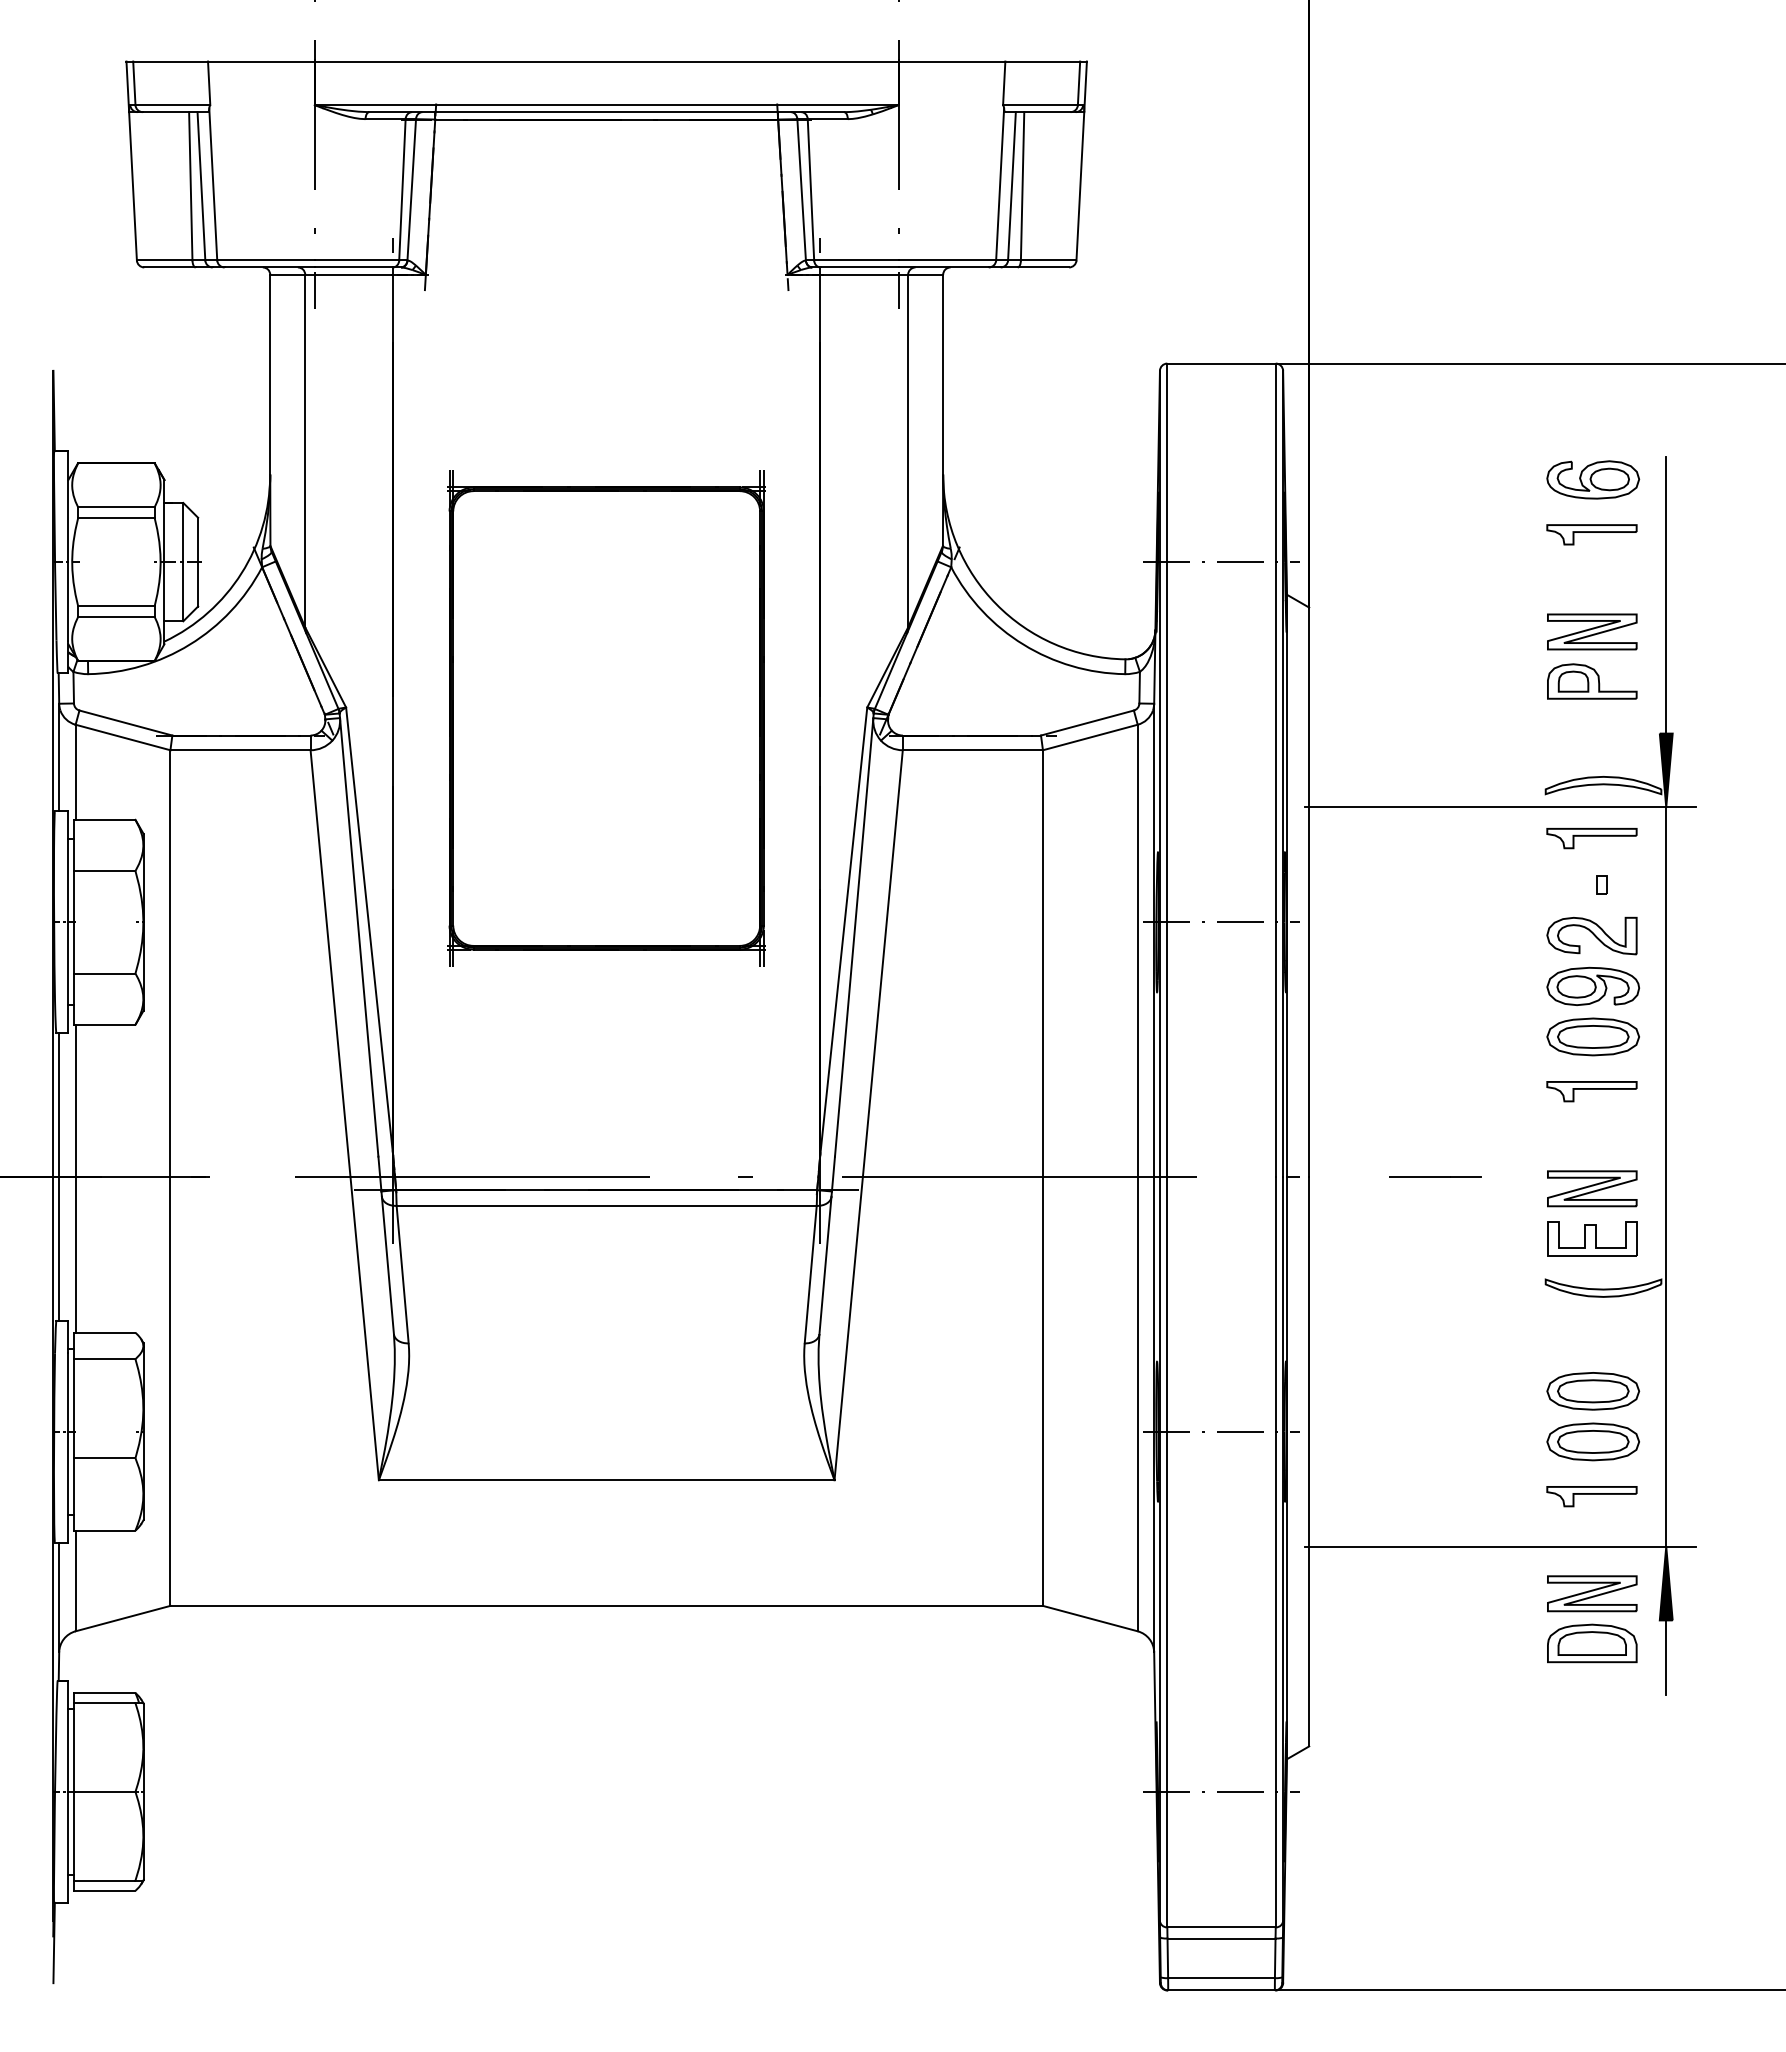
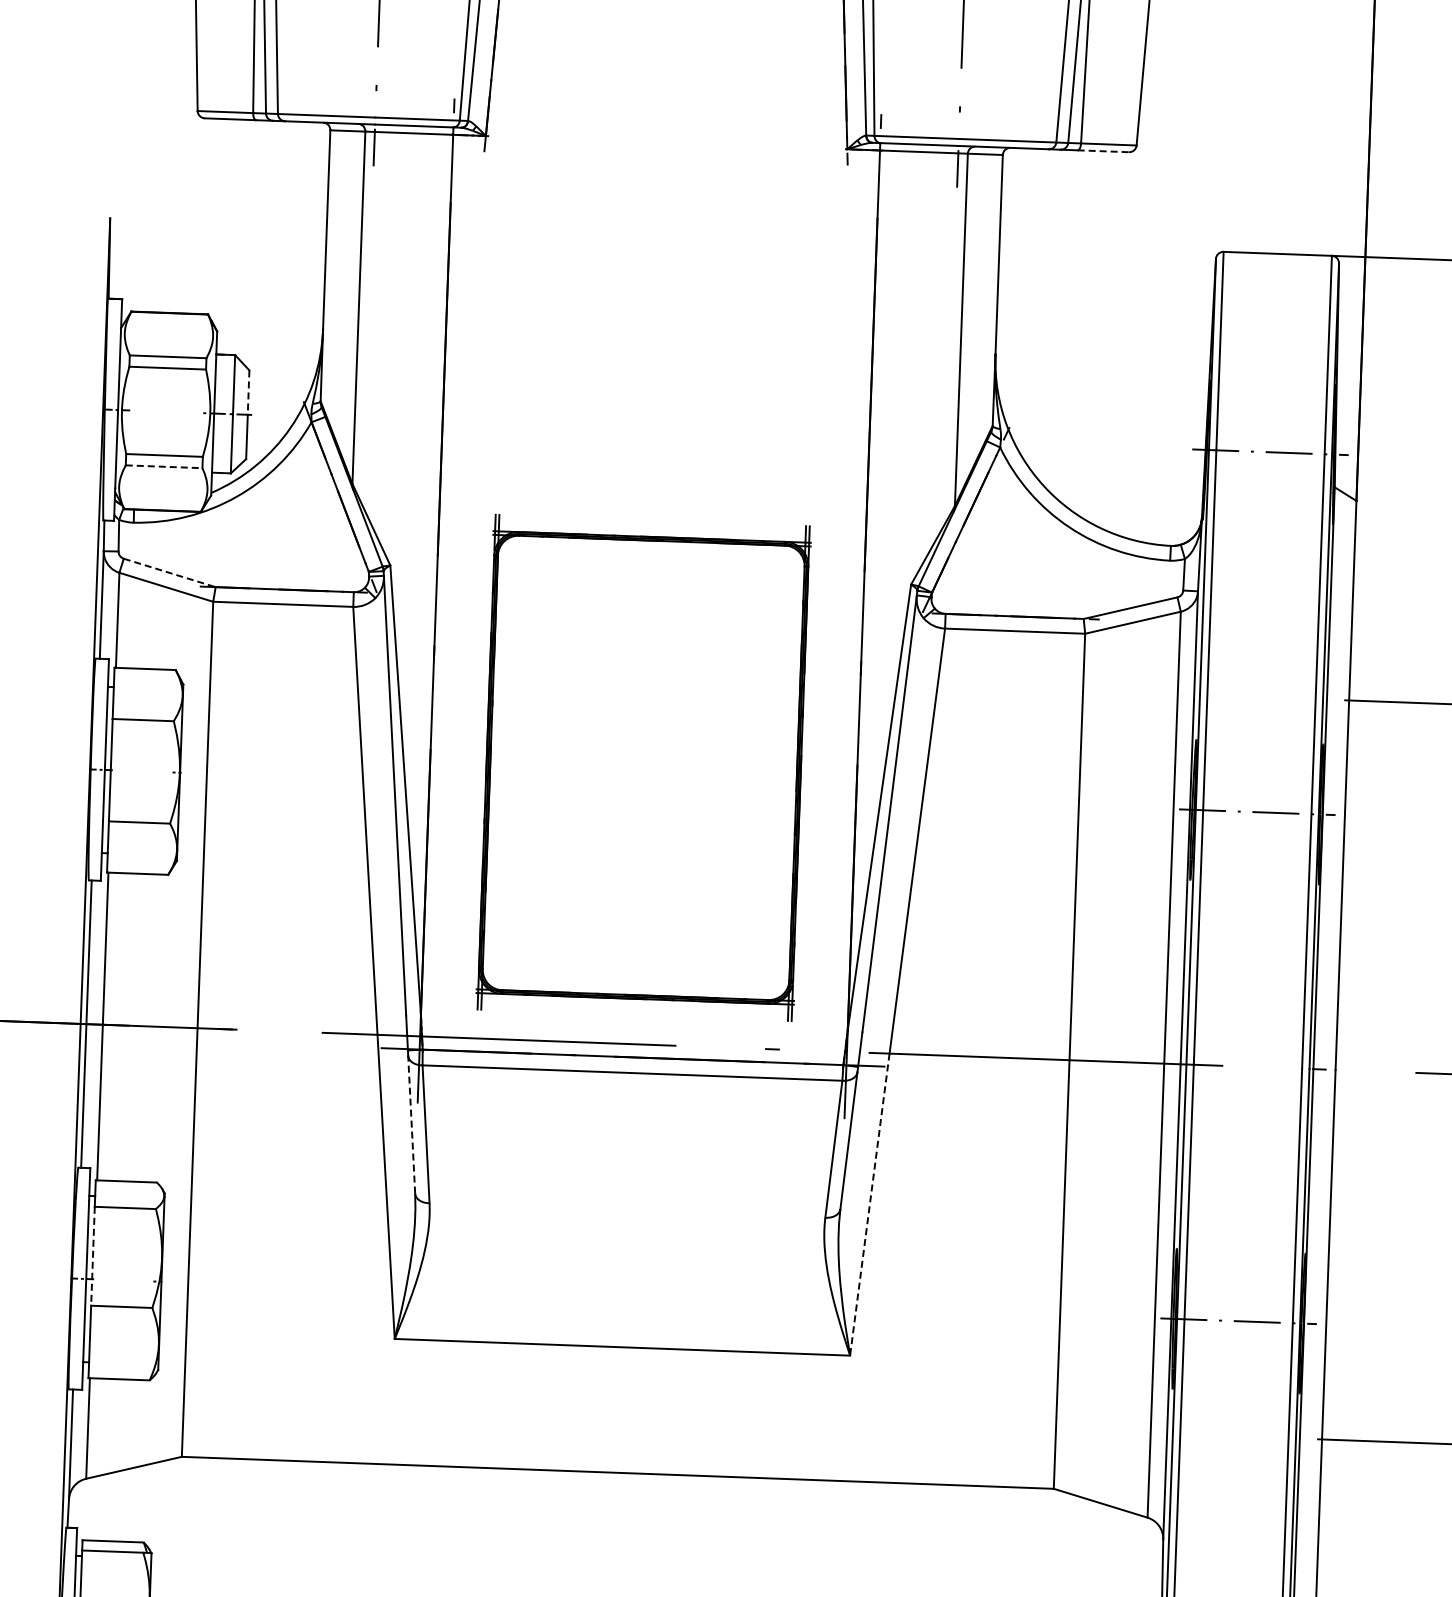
line: (1043, 267) -> (1103, 151), solid -> dashed
line: (198, 540) -> (248, 393), solid -> dashed
line: (116, 617) -> (164, 467), solid -> dashed
part: (606, 718) -> (643, 767), moved
line: (126, 723) -> (170, 573), solid -> dashed
line: (387, 1264) -> (411, 1123), solid -> dashed
line: (848, 1329) -> (869, 1205), solid -> dashed
line: (74, 1409) -> (93, 1257), solid -> dashed

